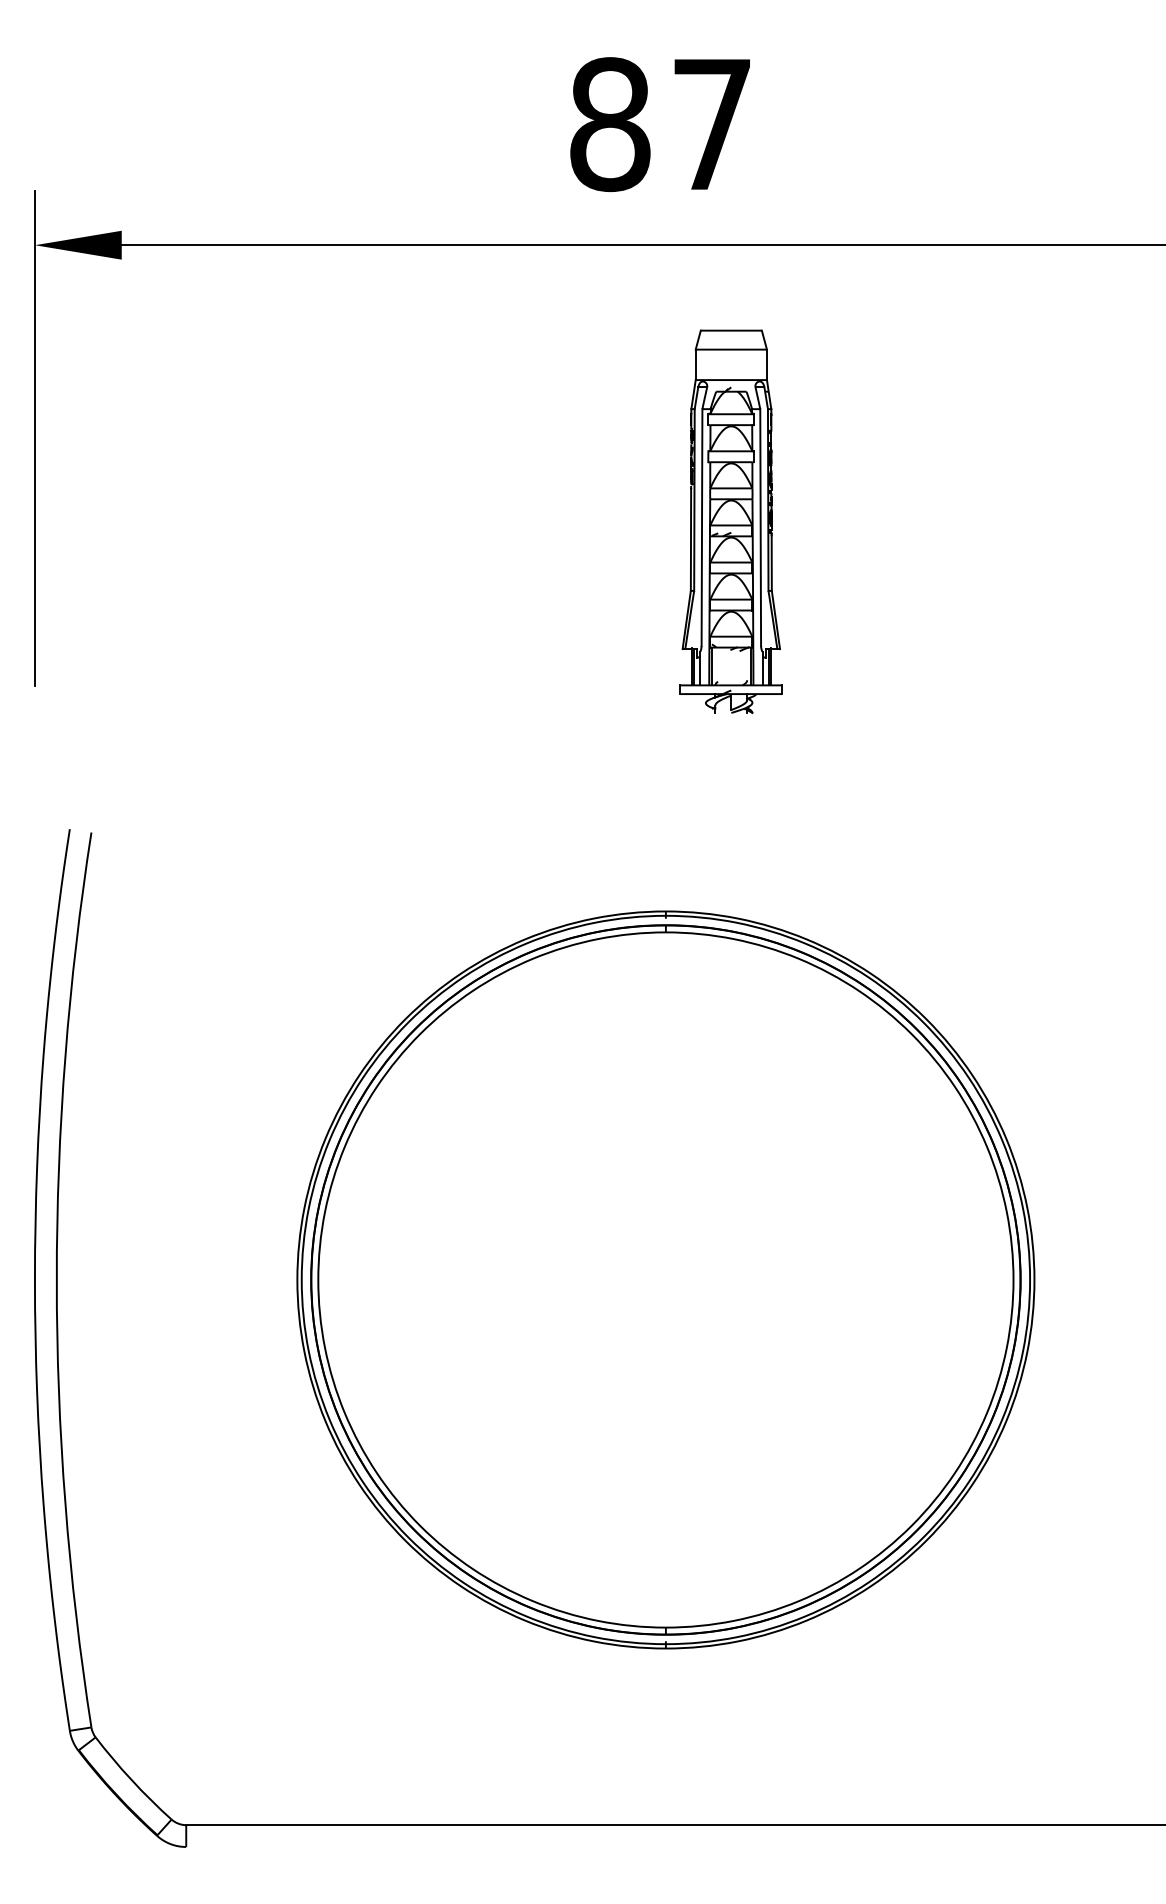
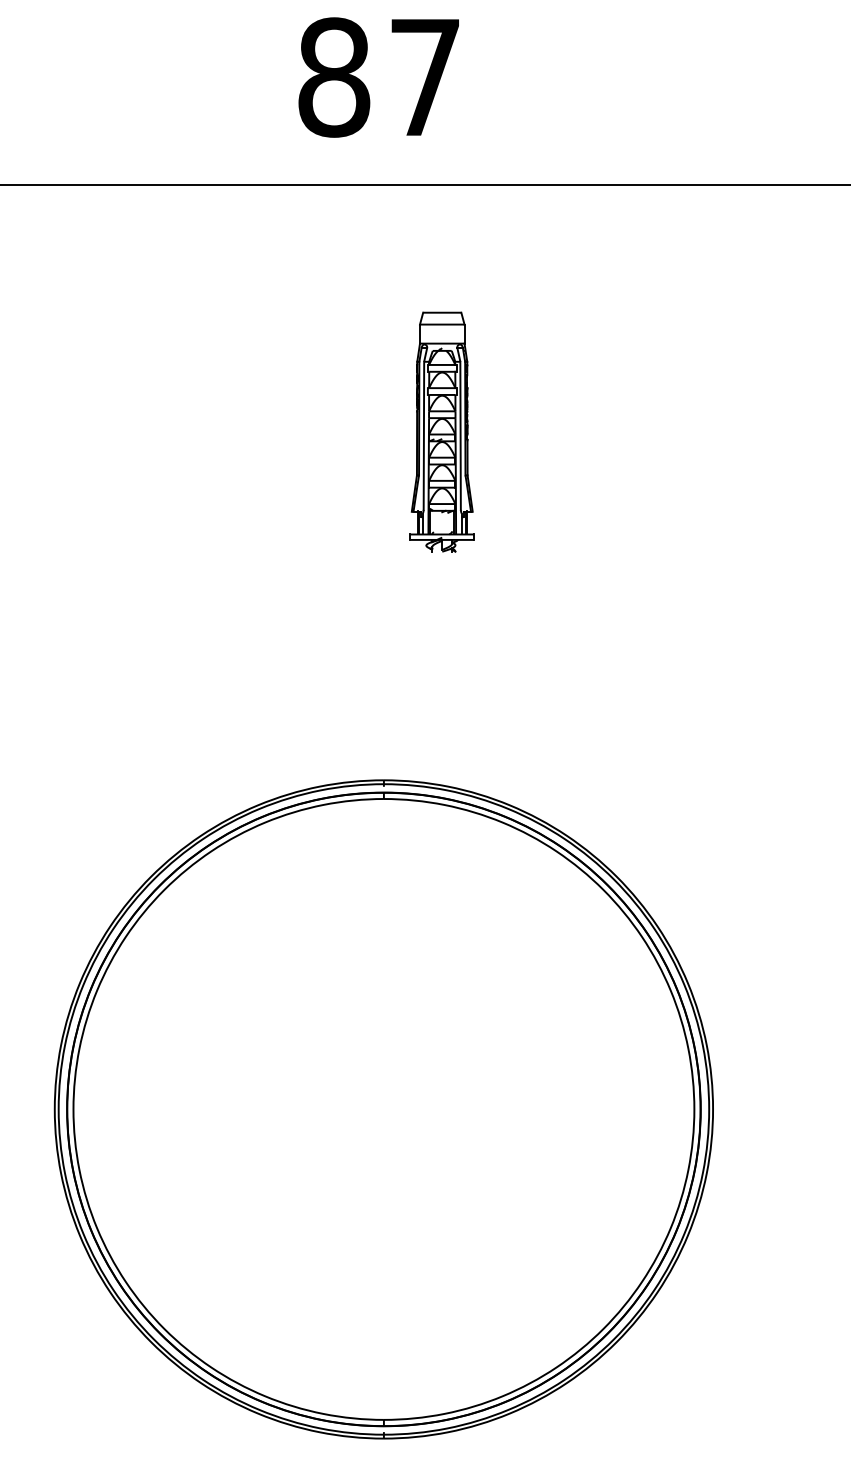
part: (730, 521) -> (441, 432), size x0.7

